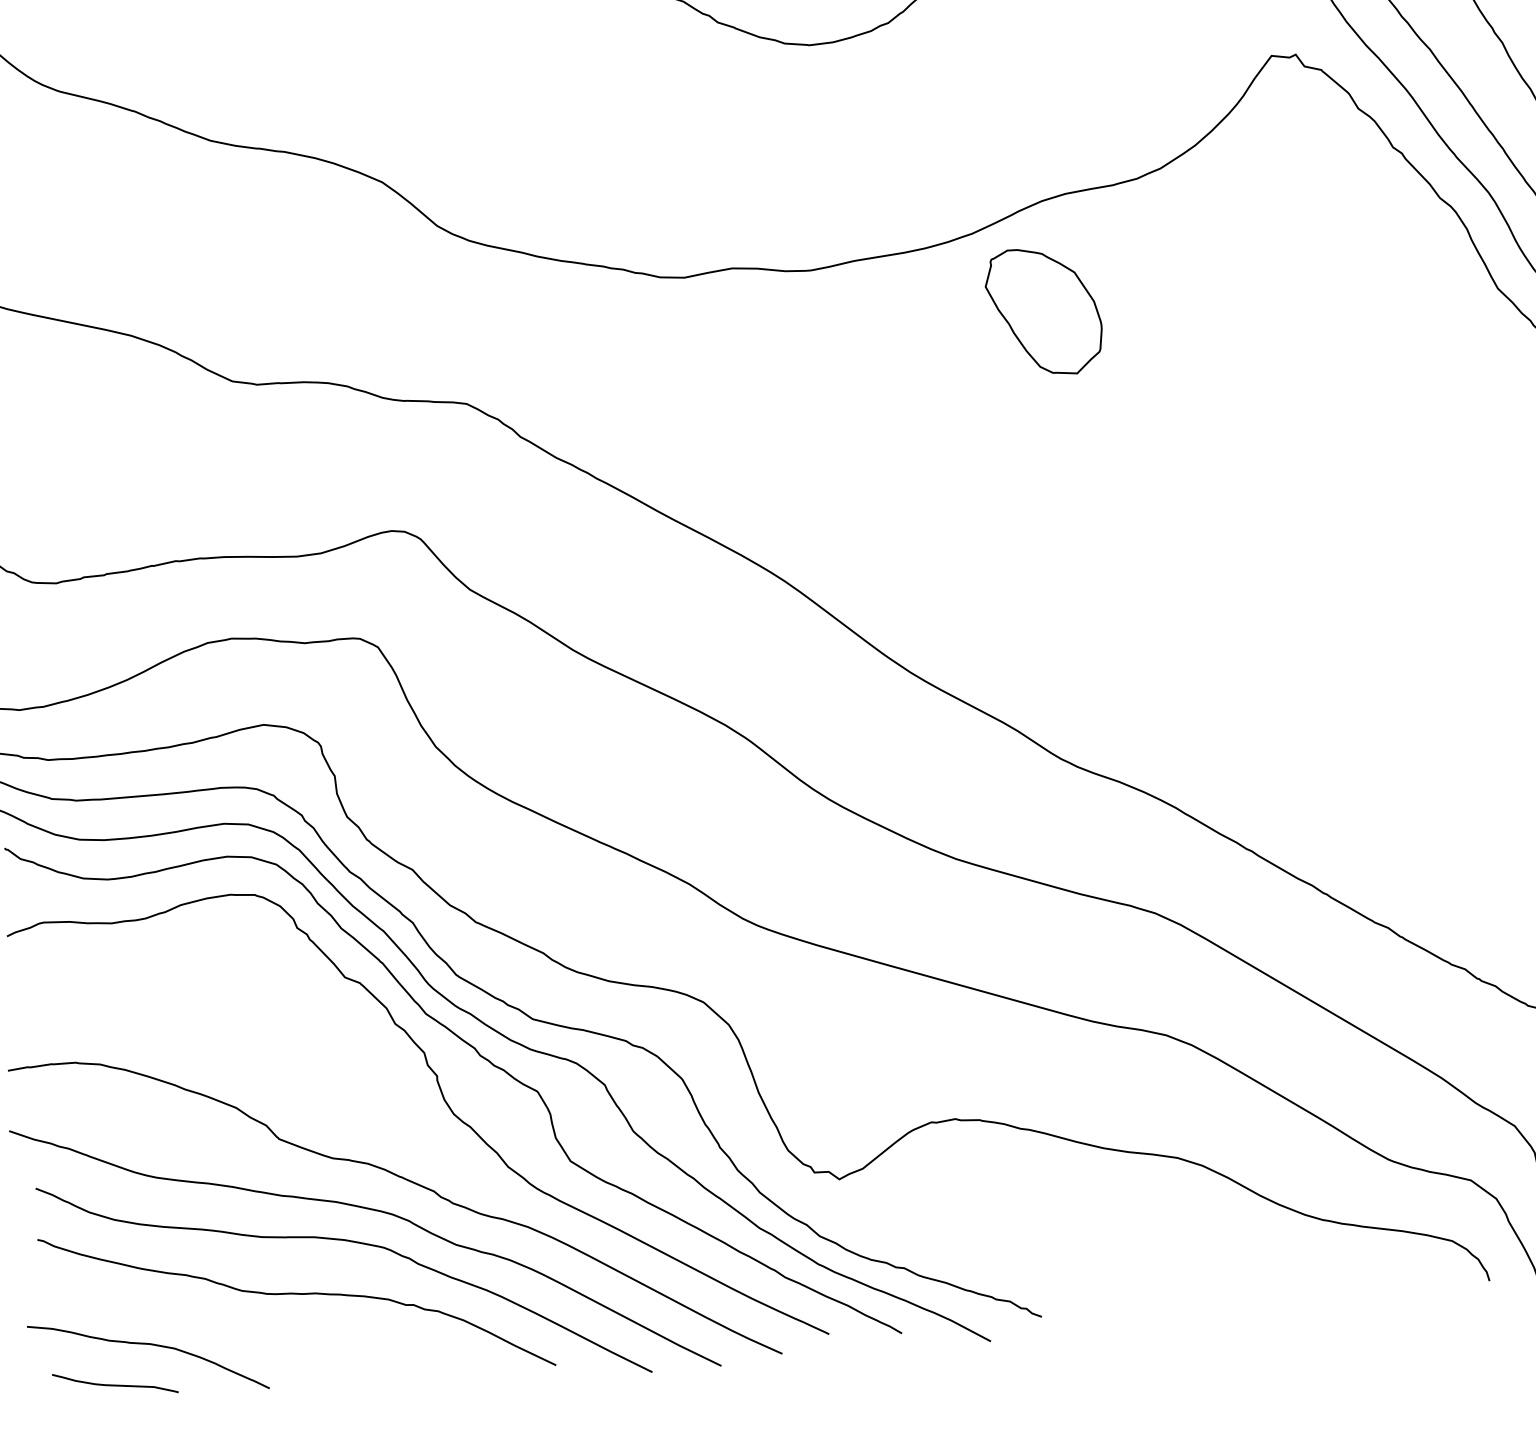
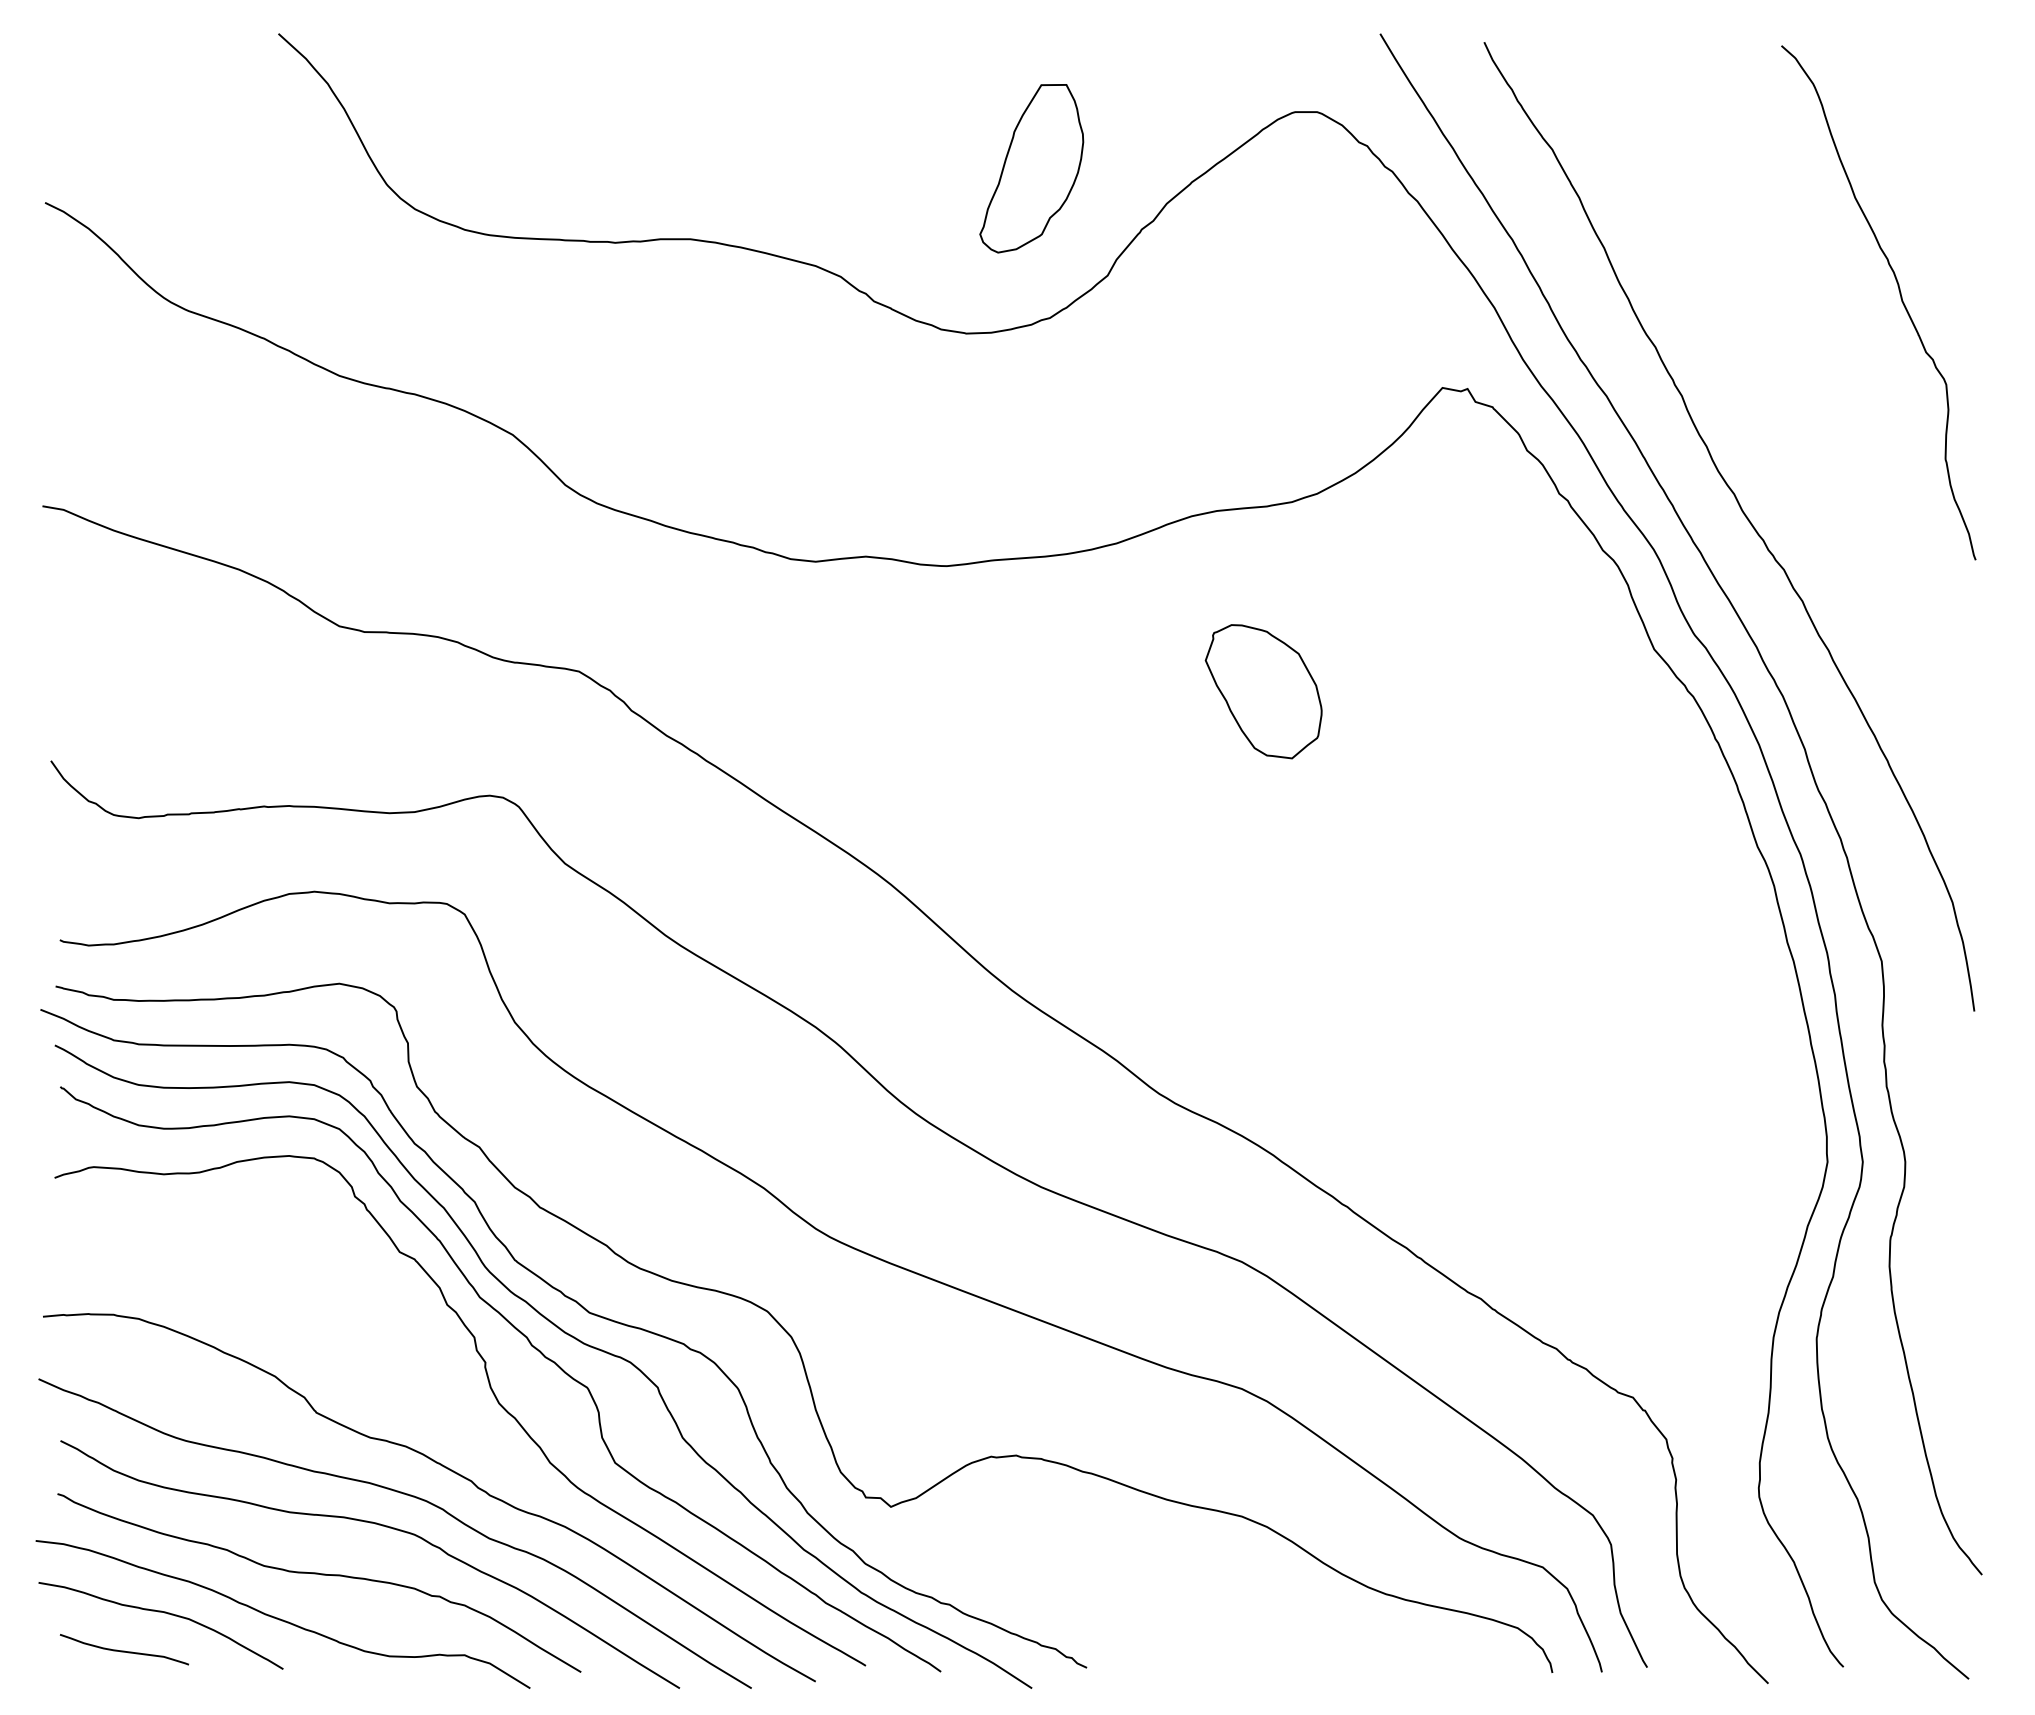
part: (1043, 311) -> (1263, 691), moved
curve: (262, 1339) -> (280, 1618), added

